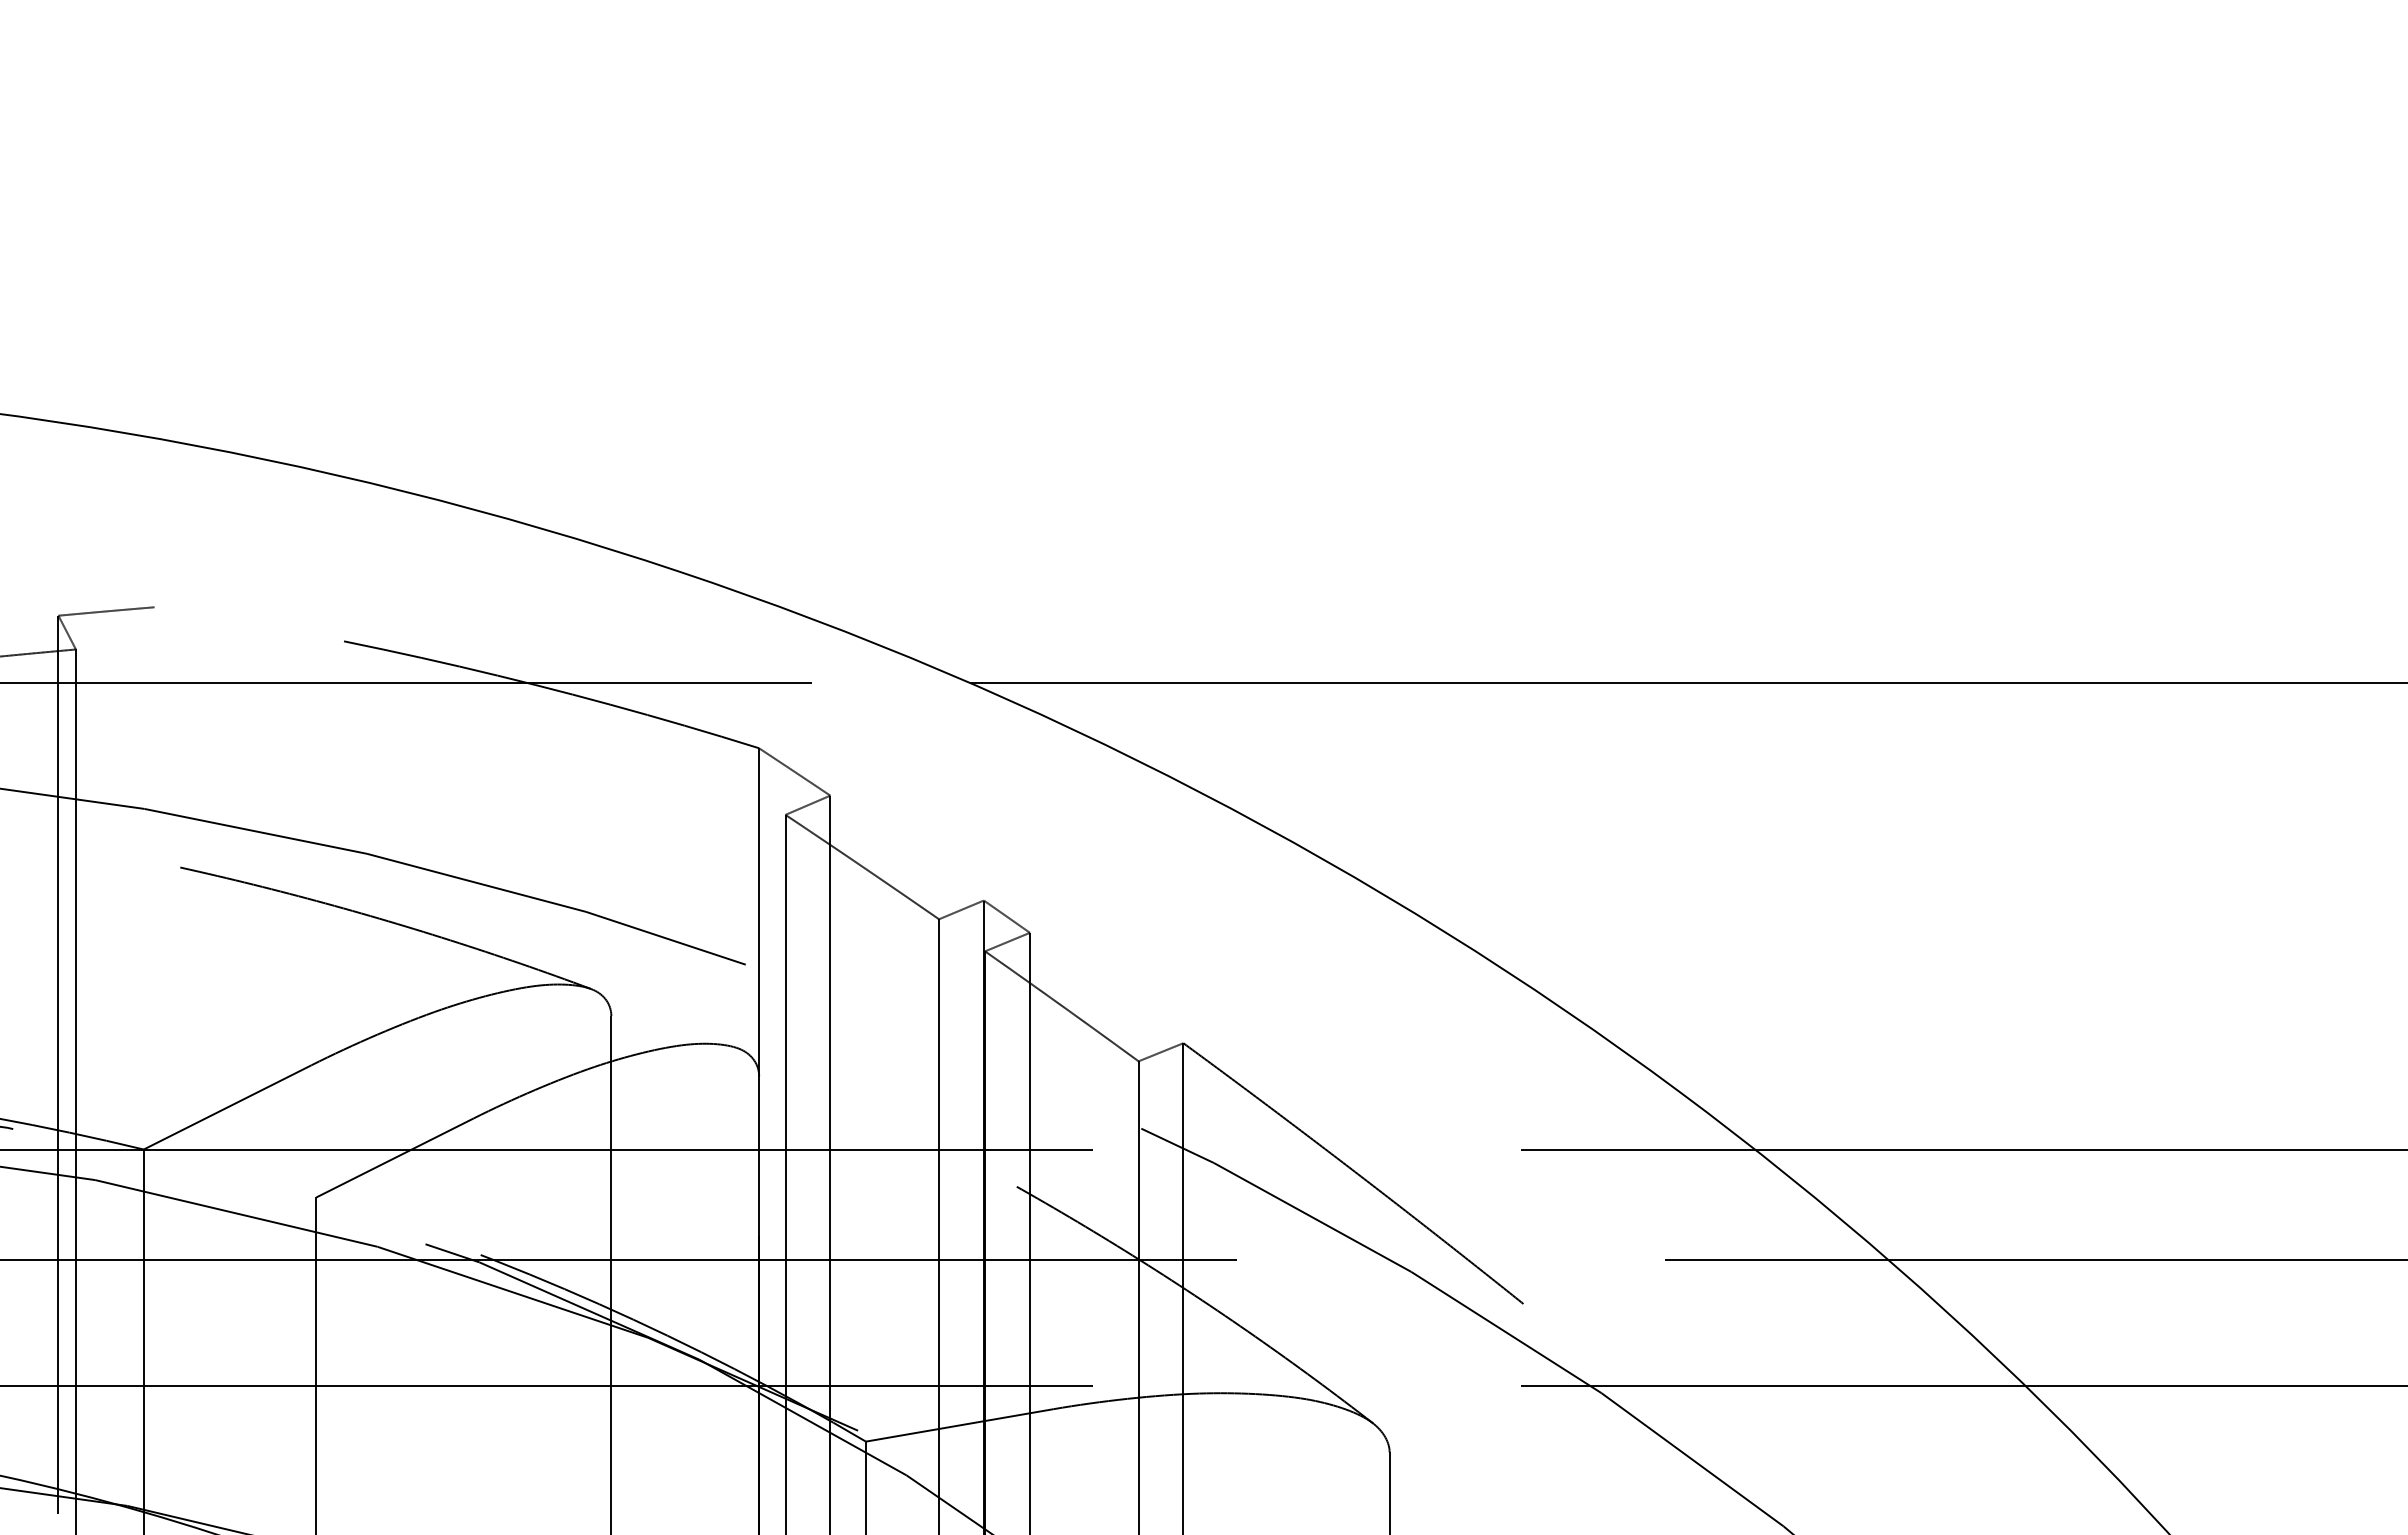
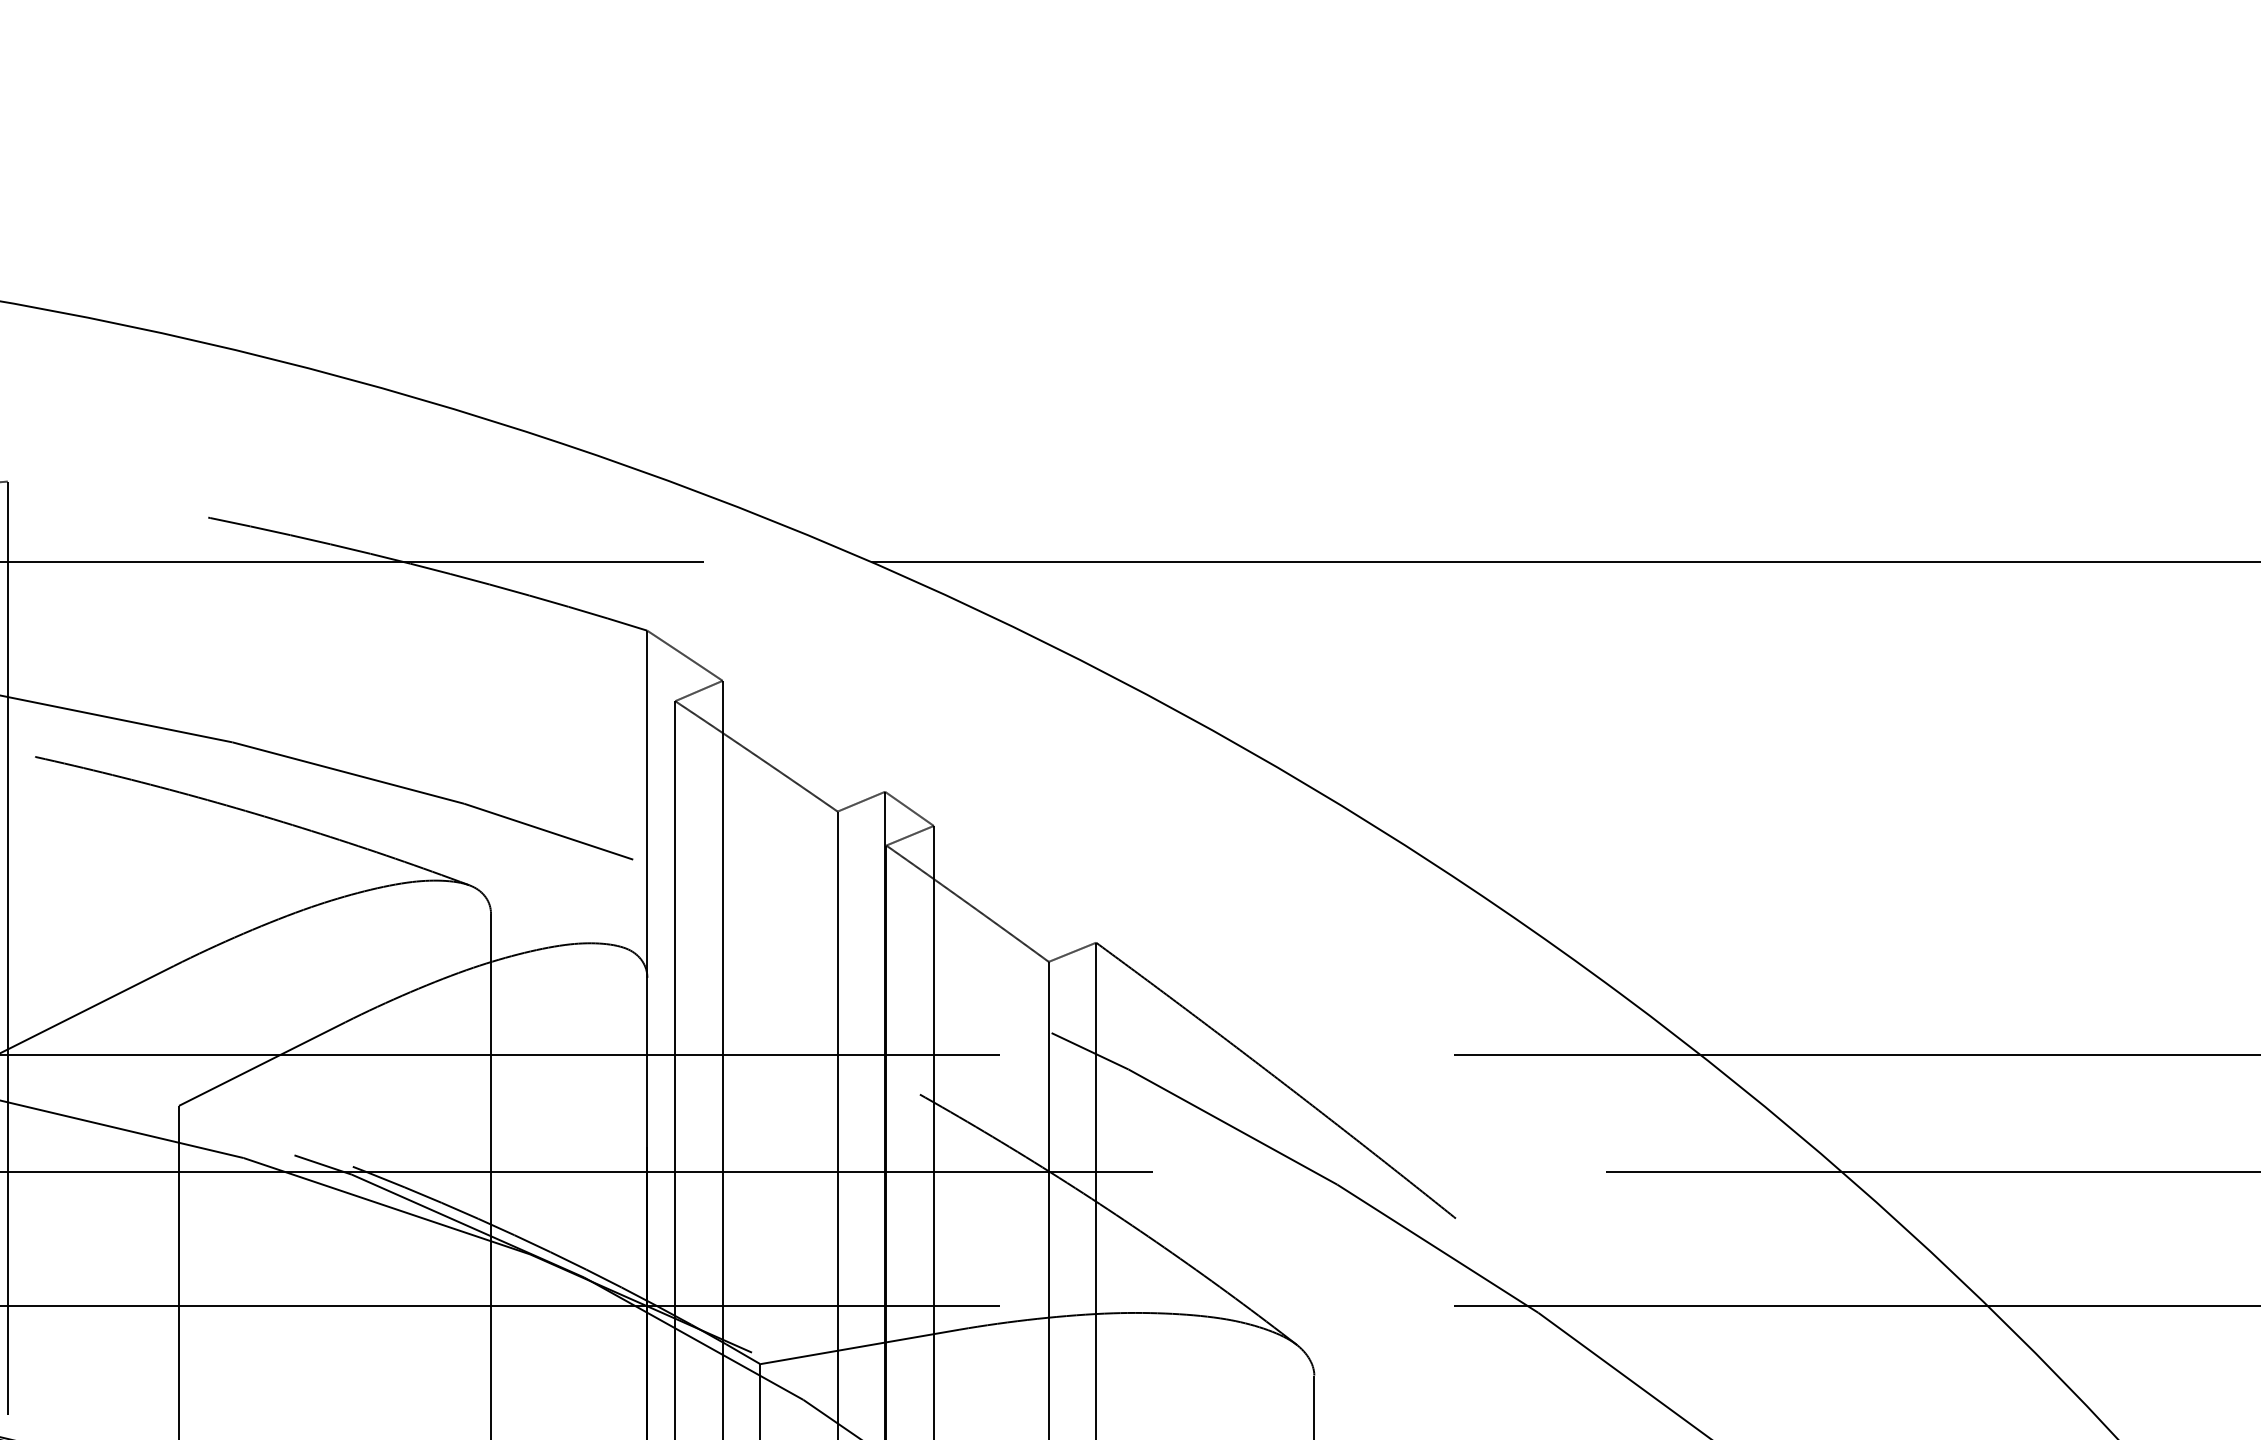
line: (154, 1048) -> (7, 948), added

